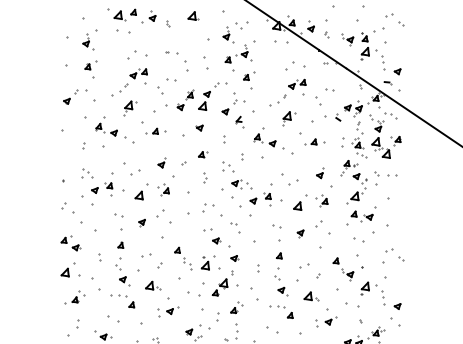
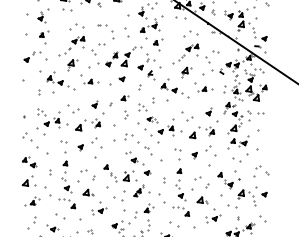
part: (241, 184) -> (152, 119), size x0.7
part: (222, 283) -> (138, 191), size x0.6
part: (397, 306) -> (264, 194), moved

